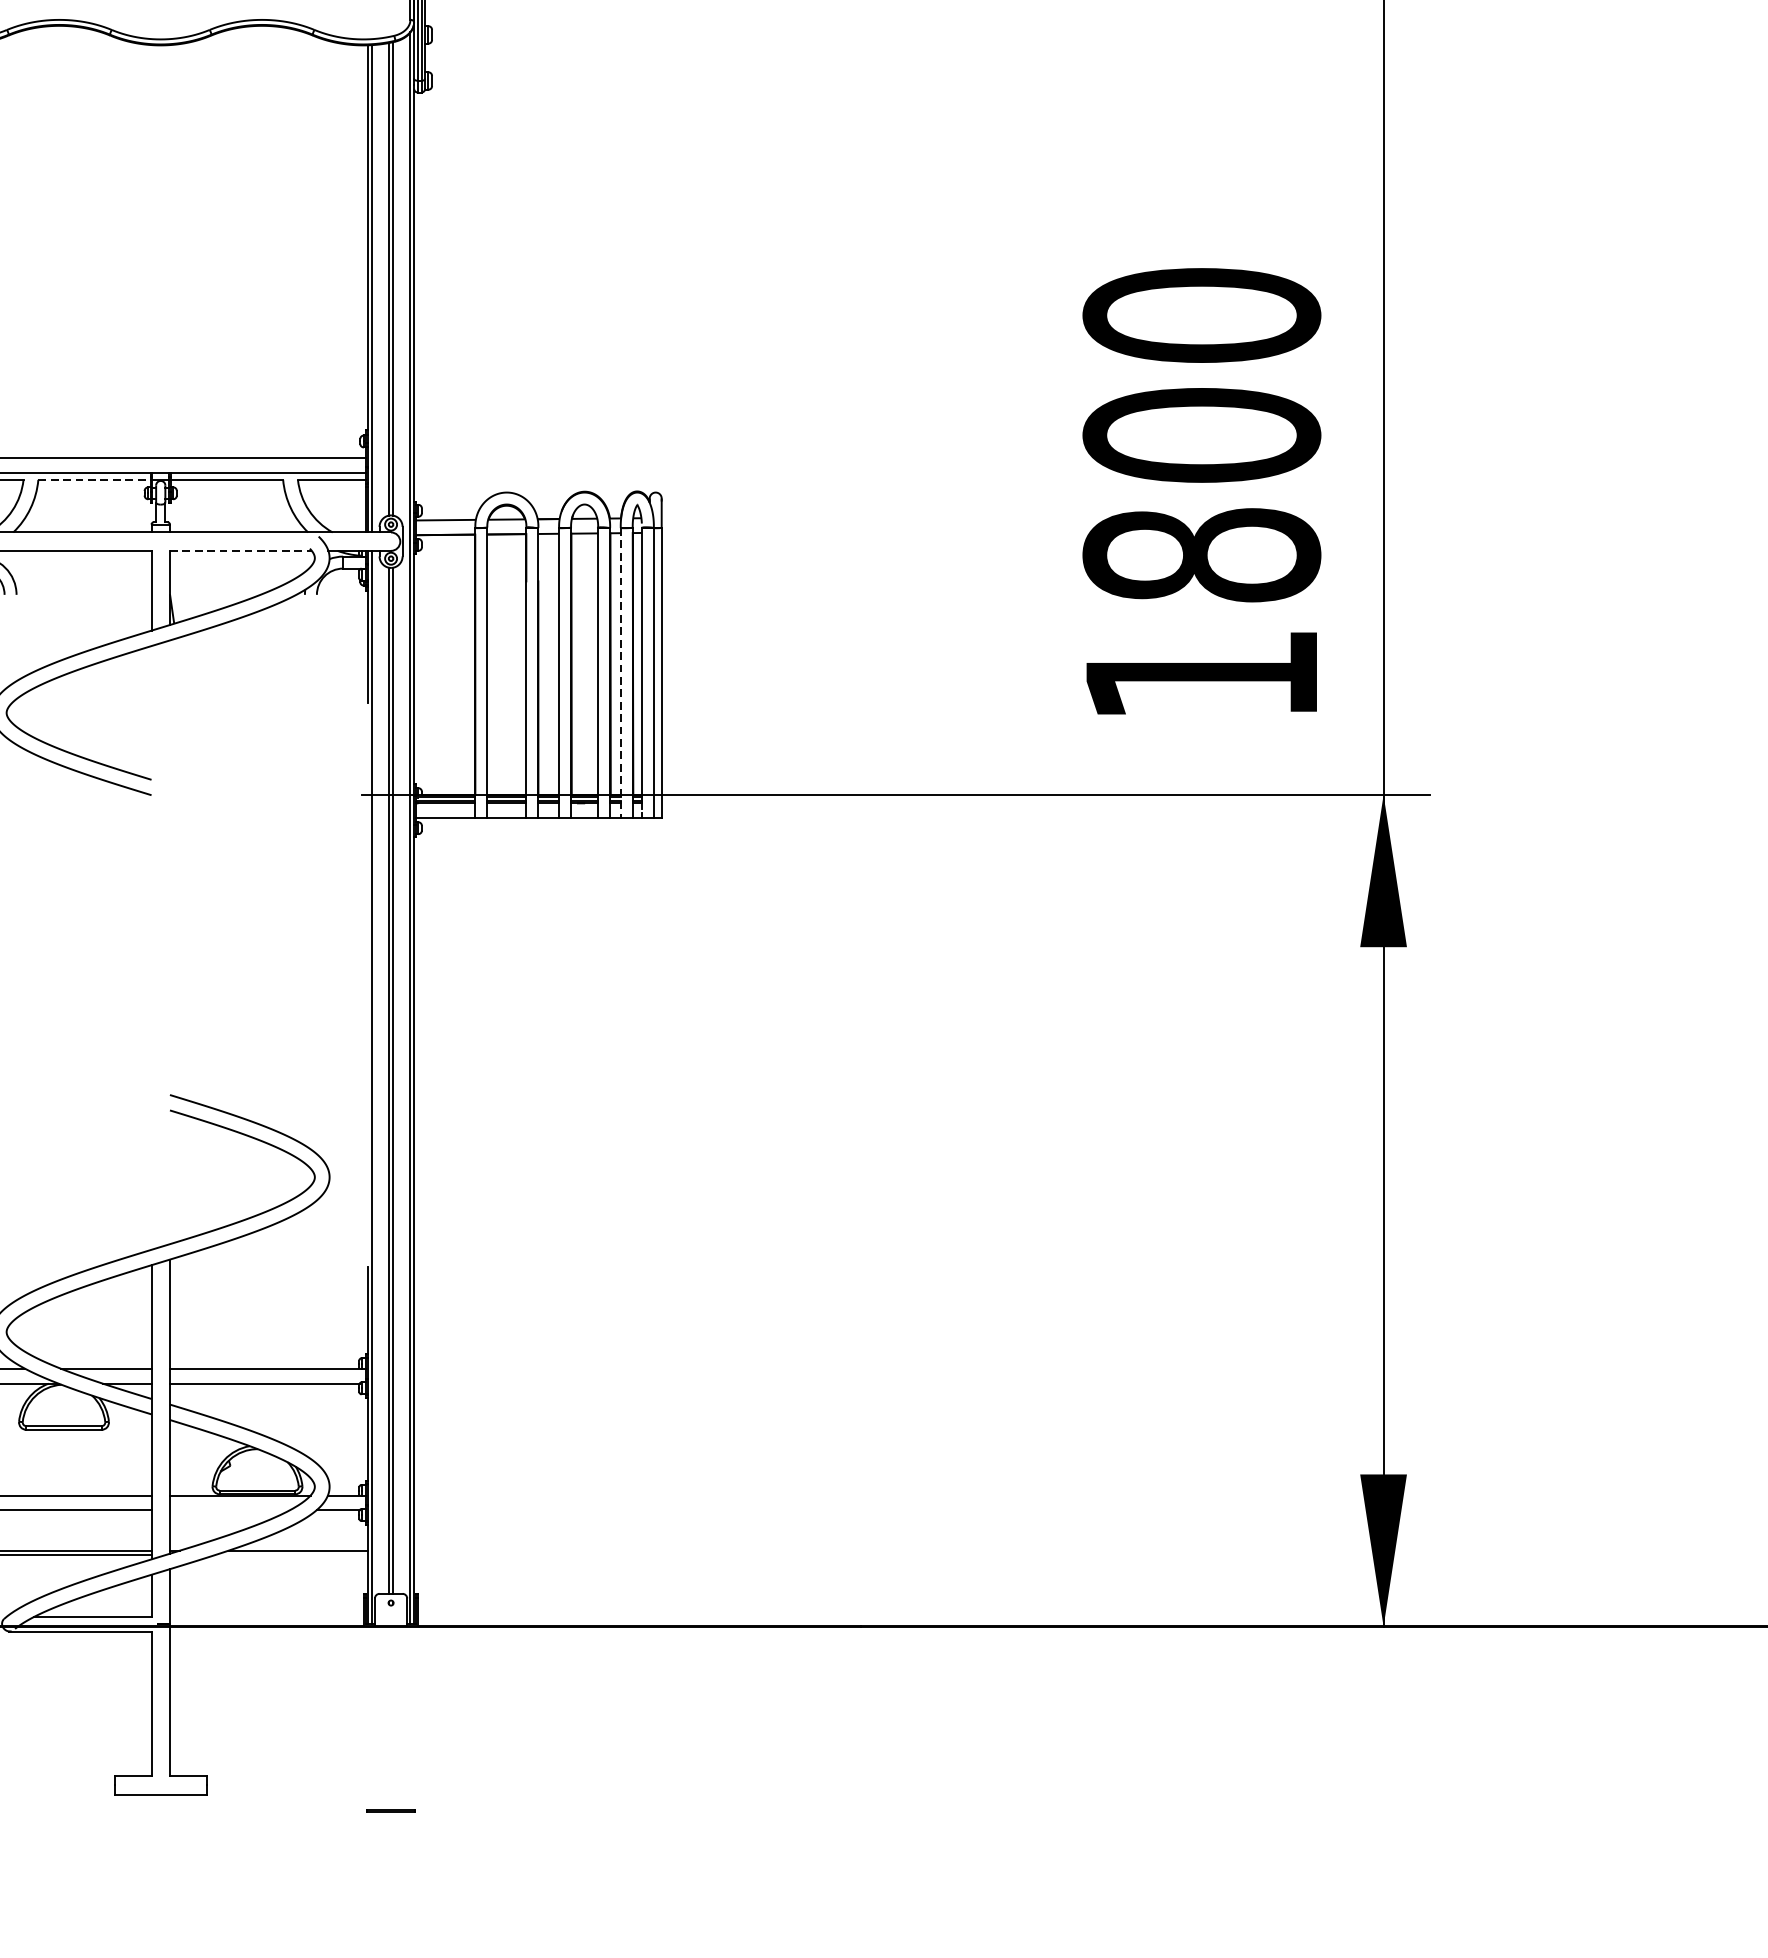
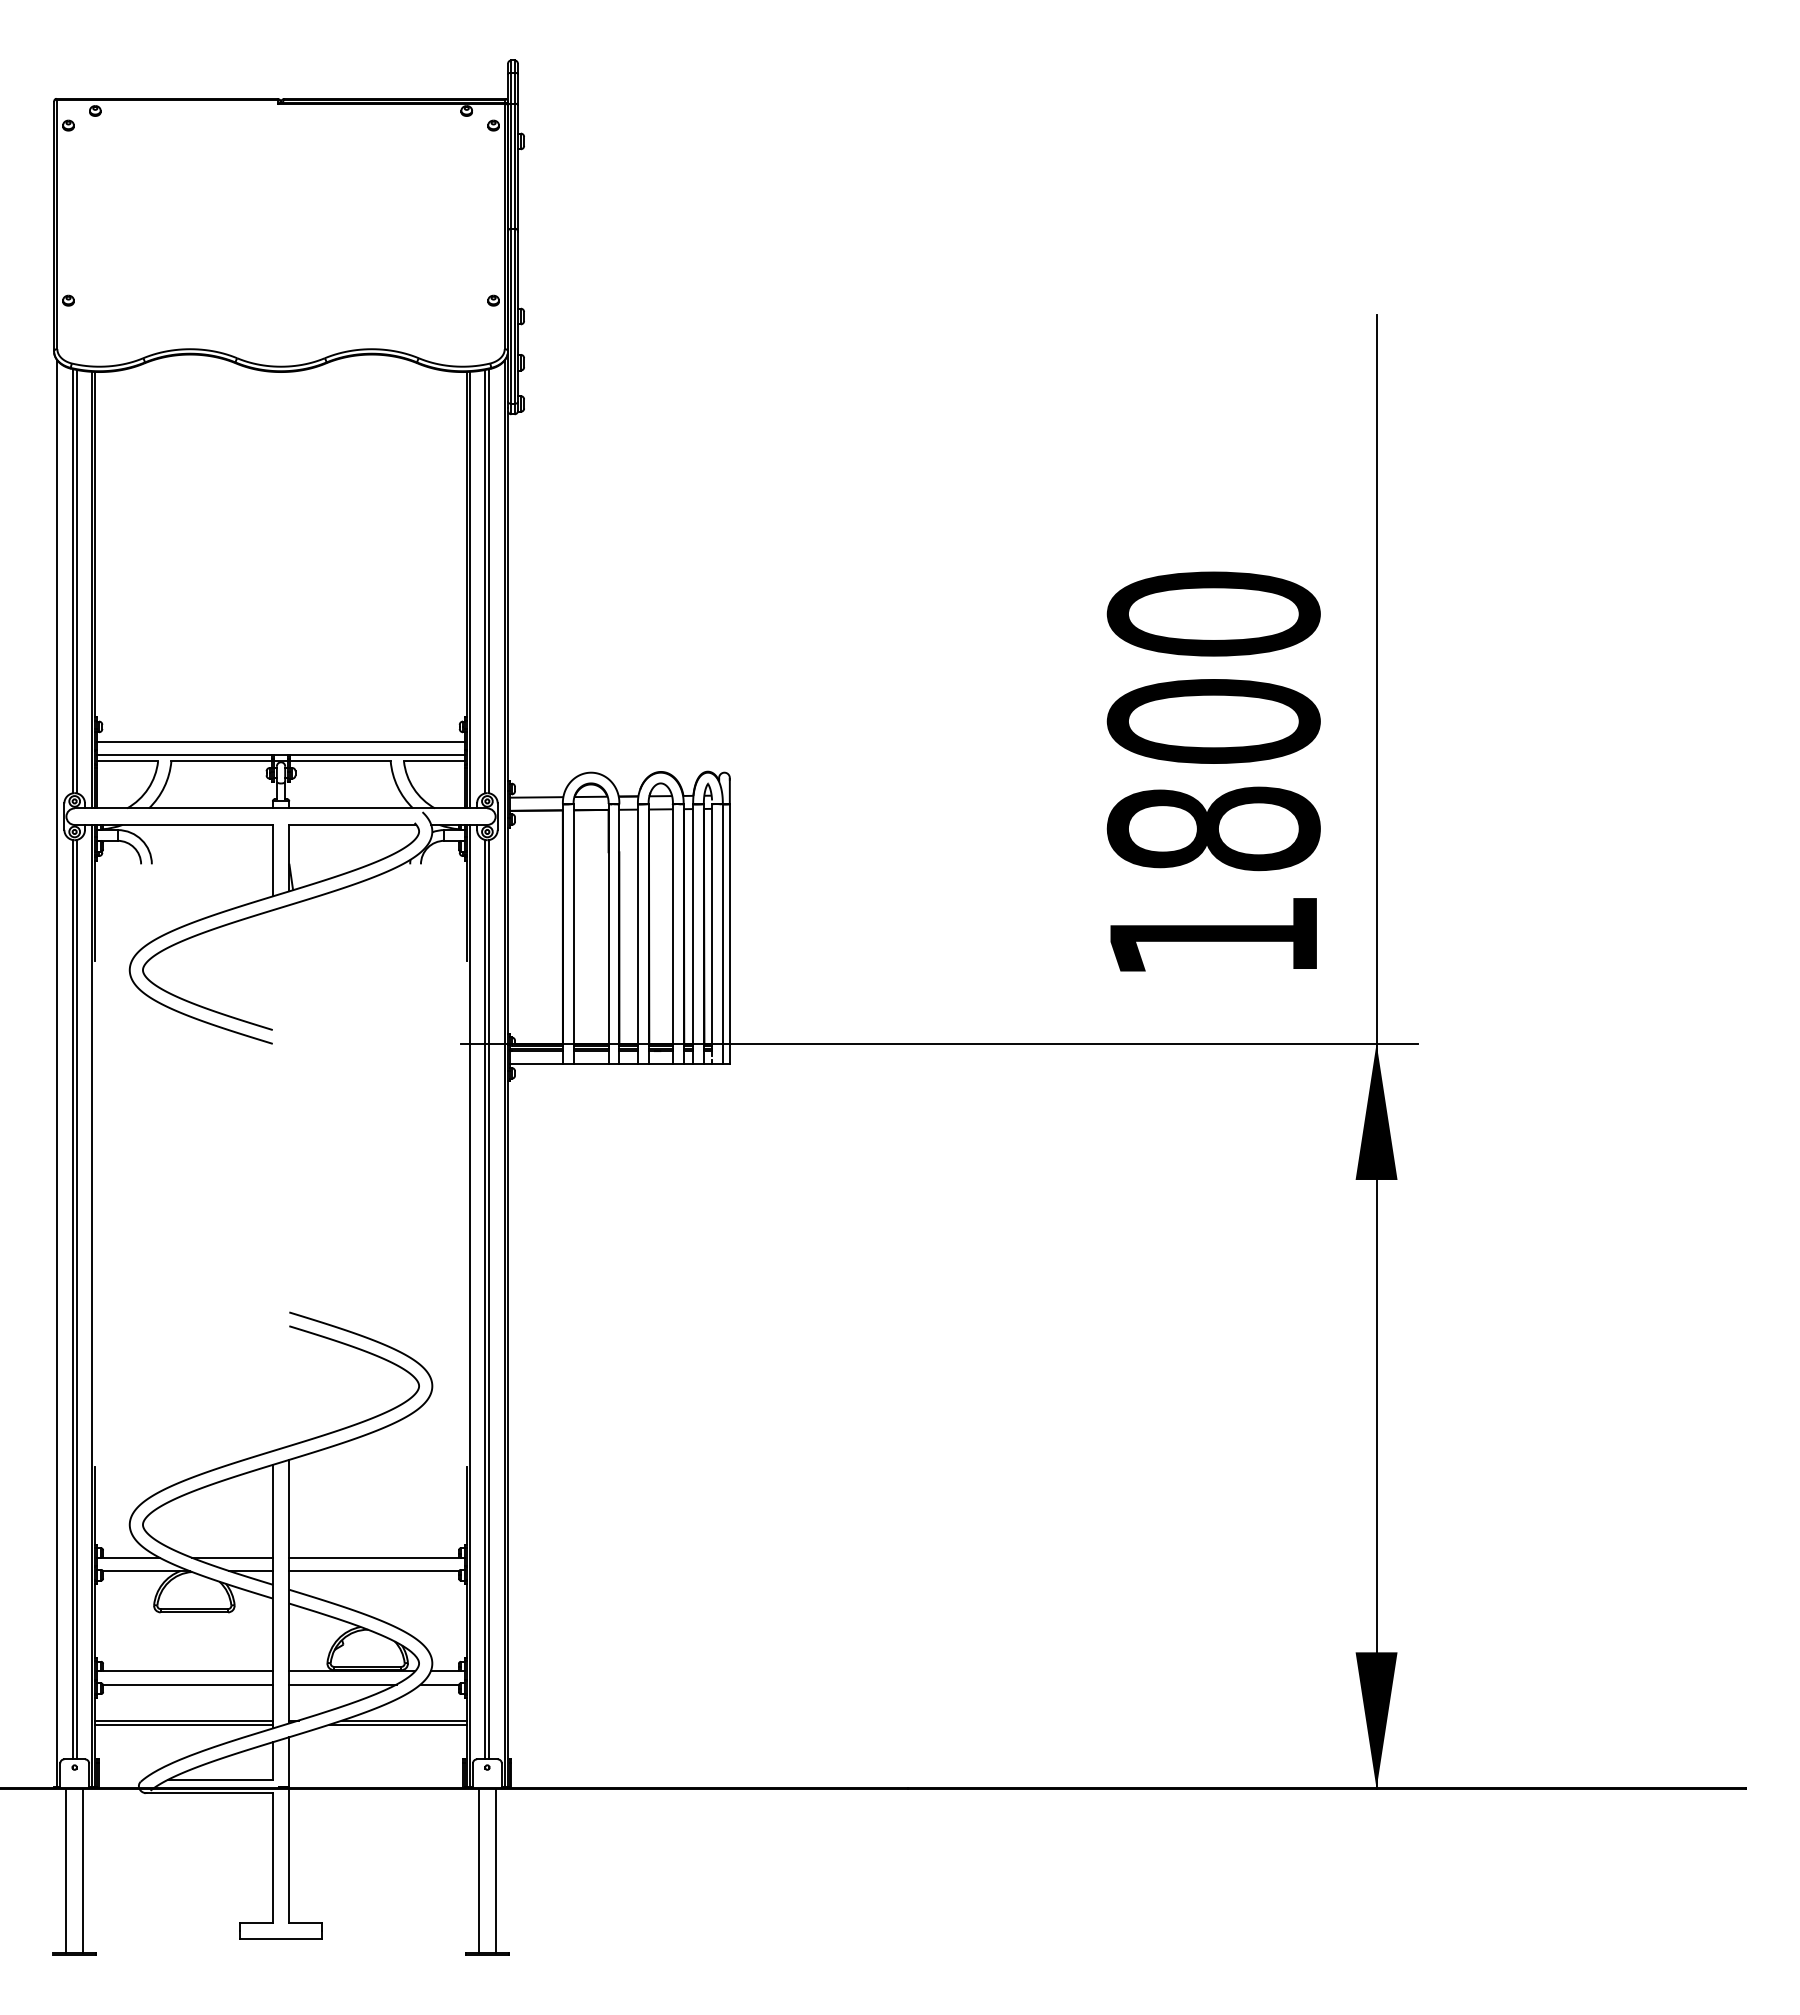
line: (95, 480) -> (222, 761), dashed -> solid
line: (240, 550) -> (352, 824), dashed -> solid
line: (621, 673) -> (693, 934), dashed -> solid
line: (229, 1510) -> (342, 1684), added
line: (290, 1554) -> (397, 1724), added
line: (381, 1717) -> (478, 1870), added
line: (401, 1717) -> (496, 1870), added

